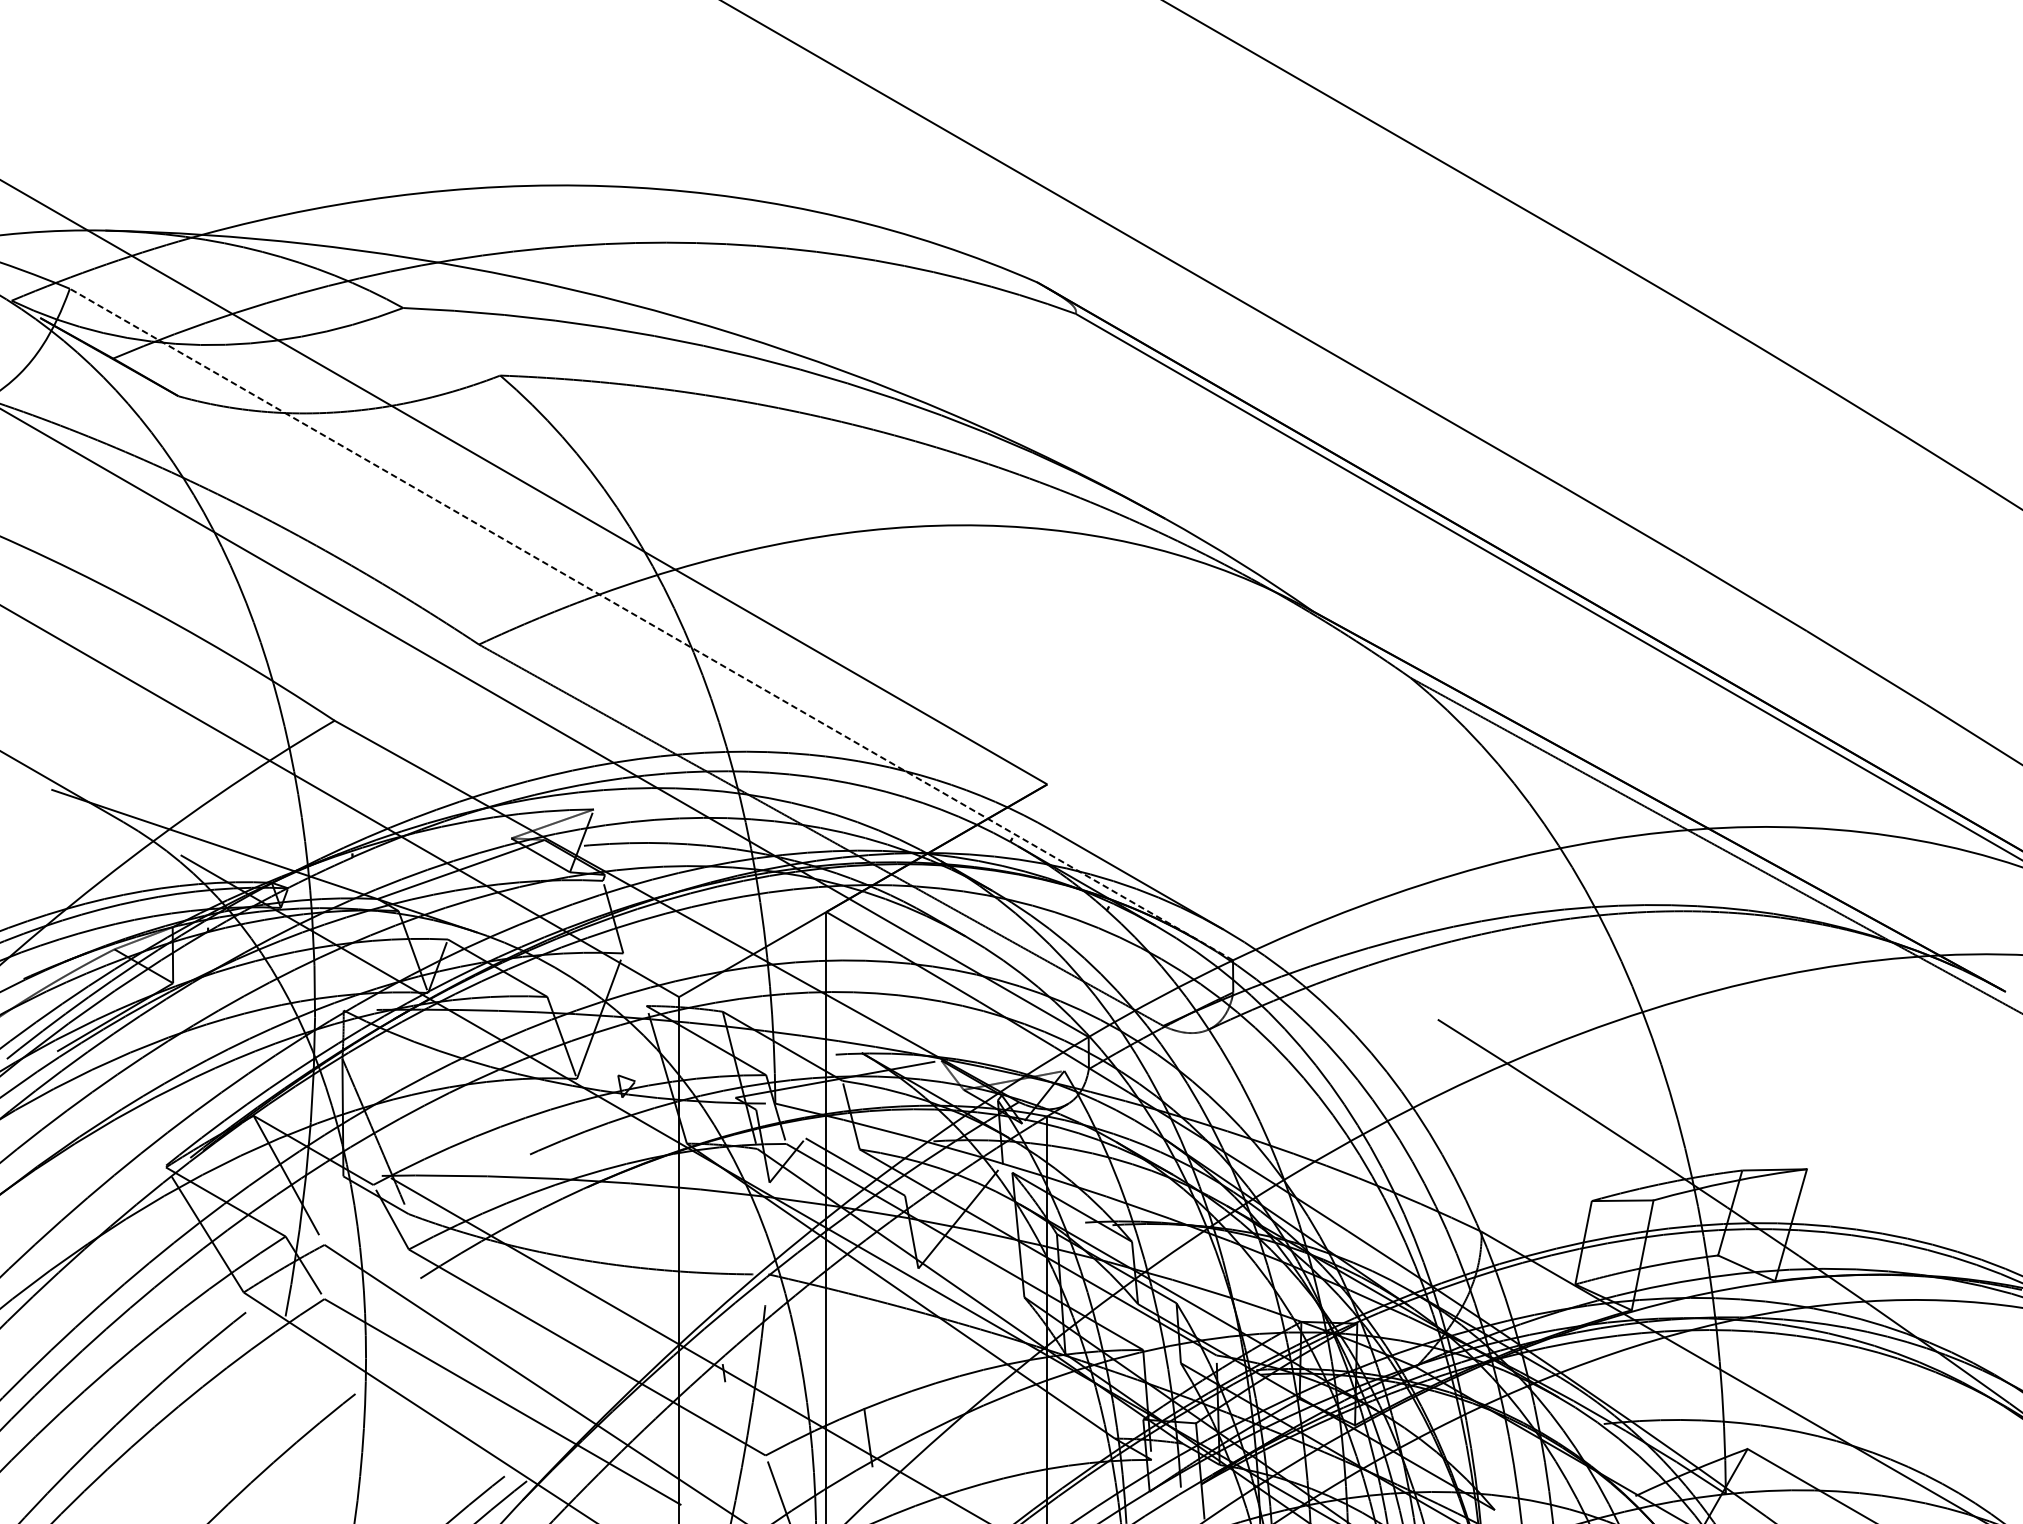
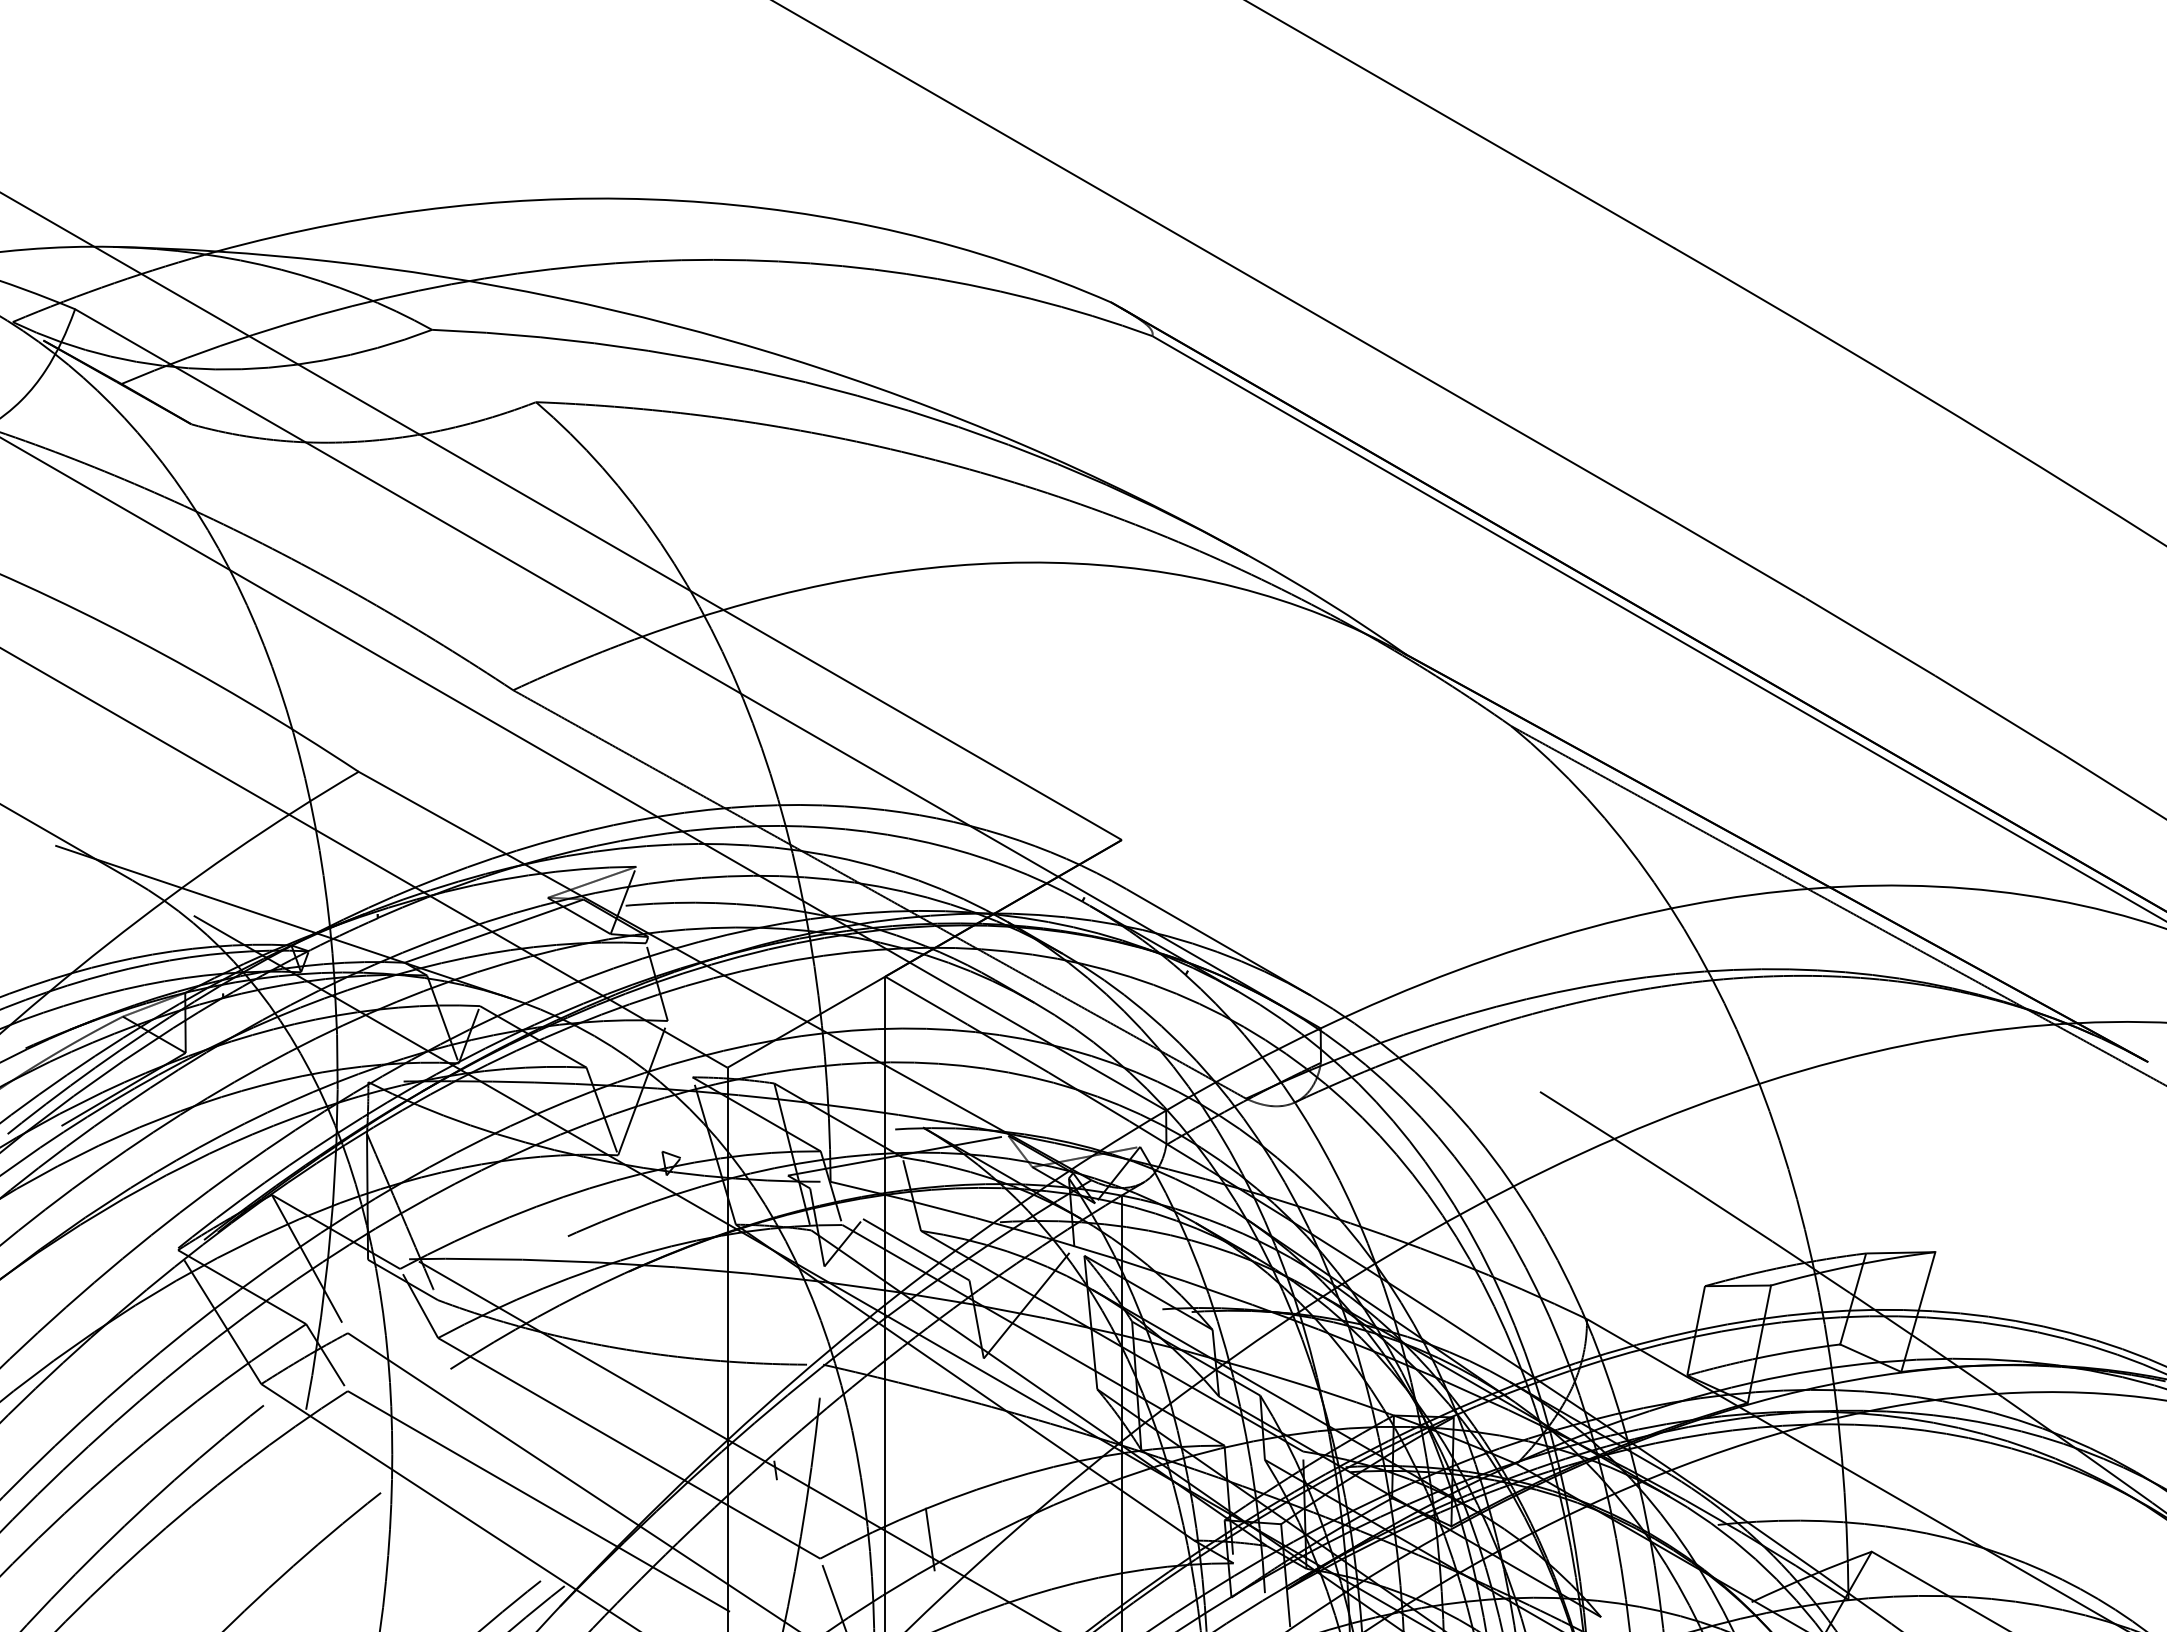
line: (651, 624) -> (697, 668), dashed -> solid

